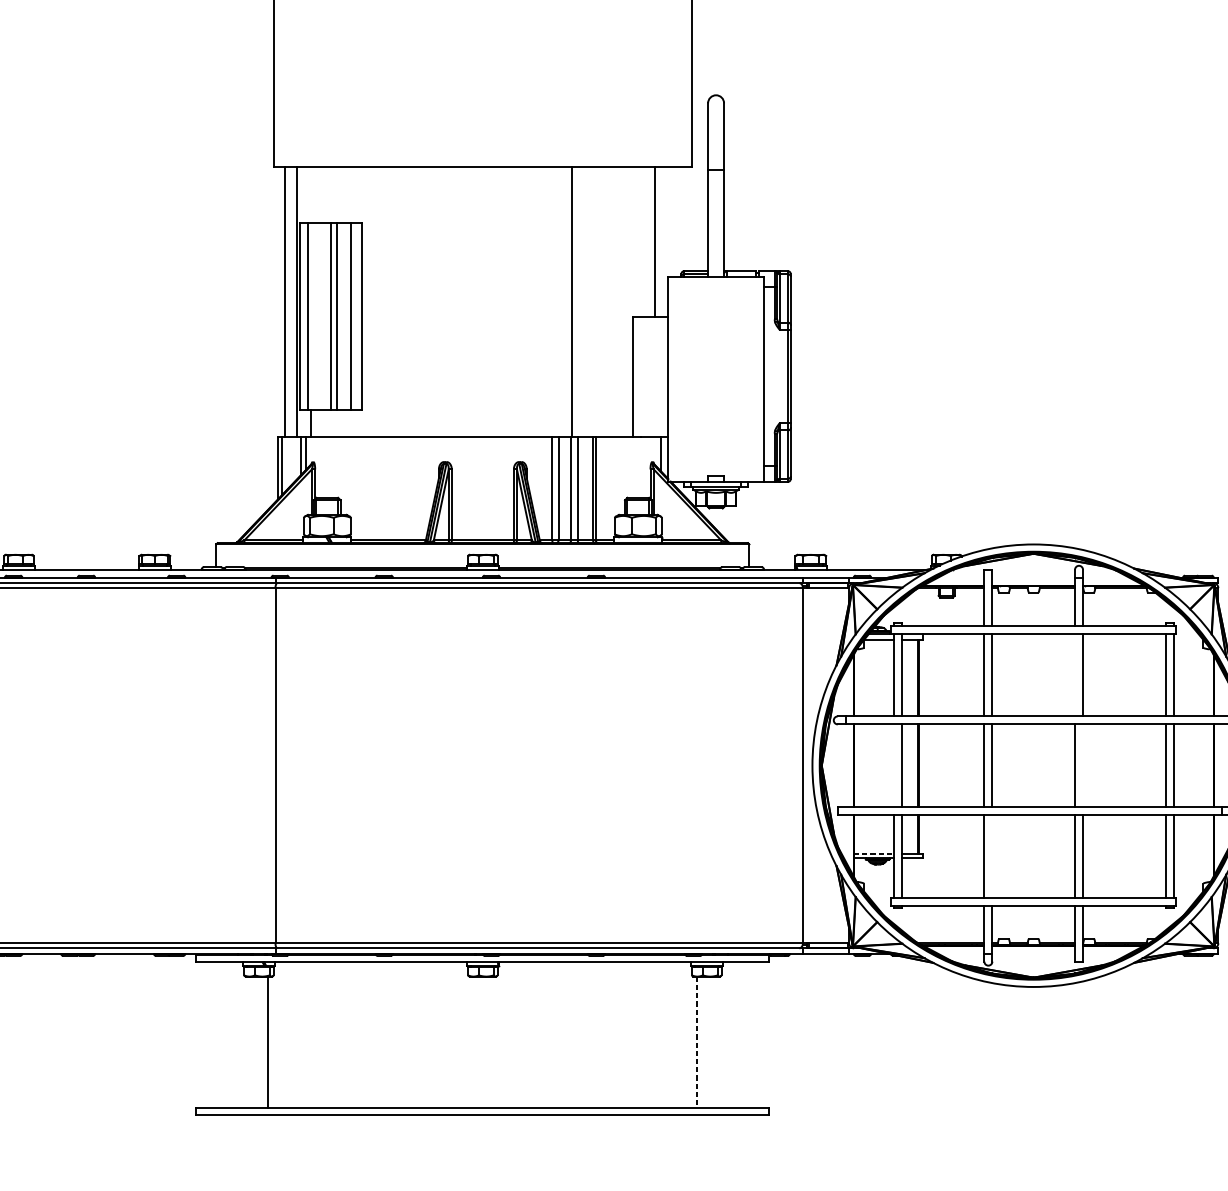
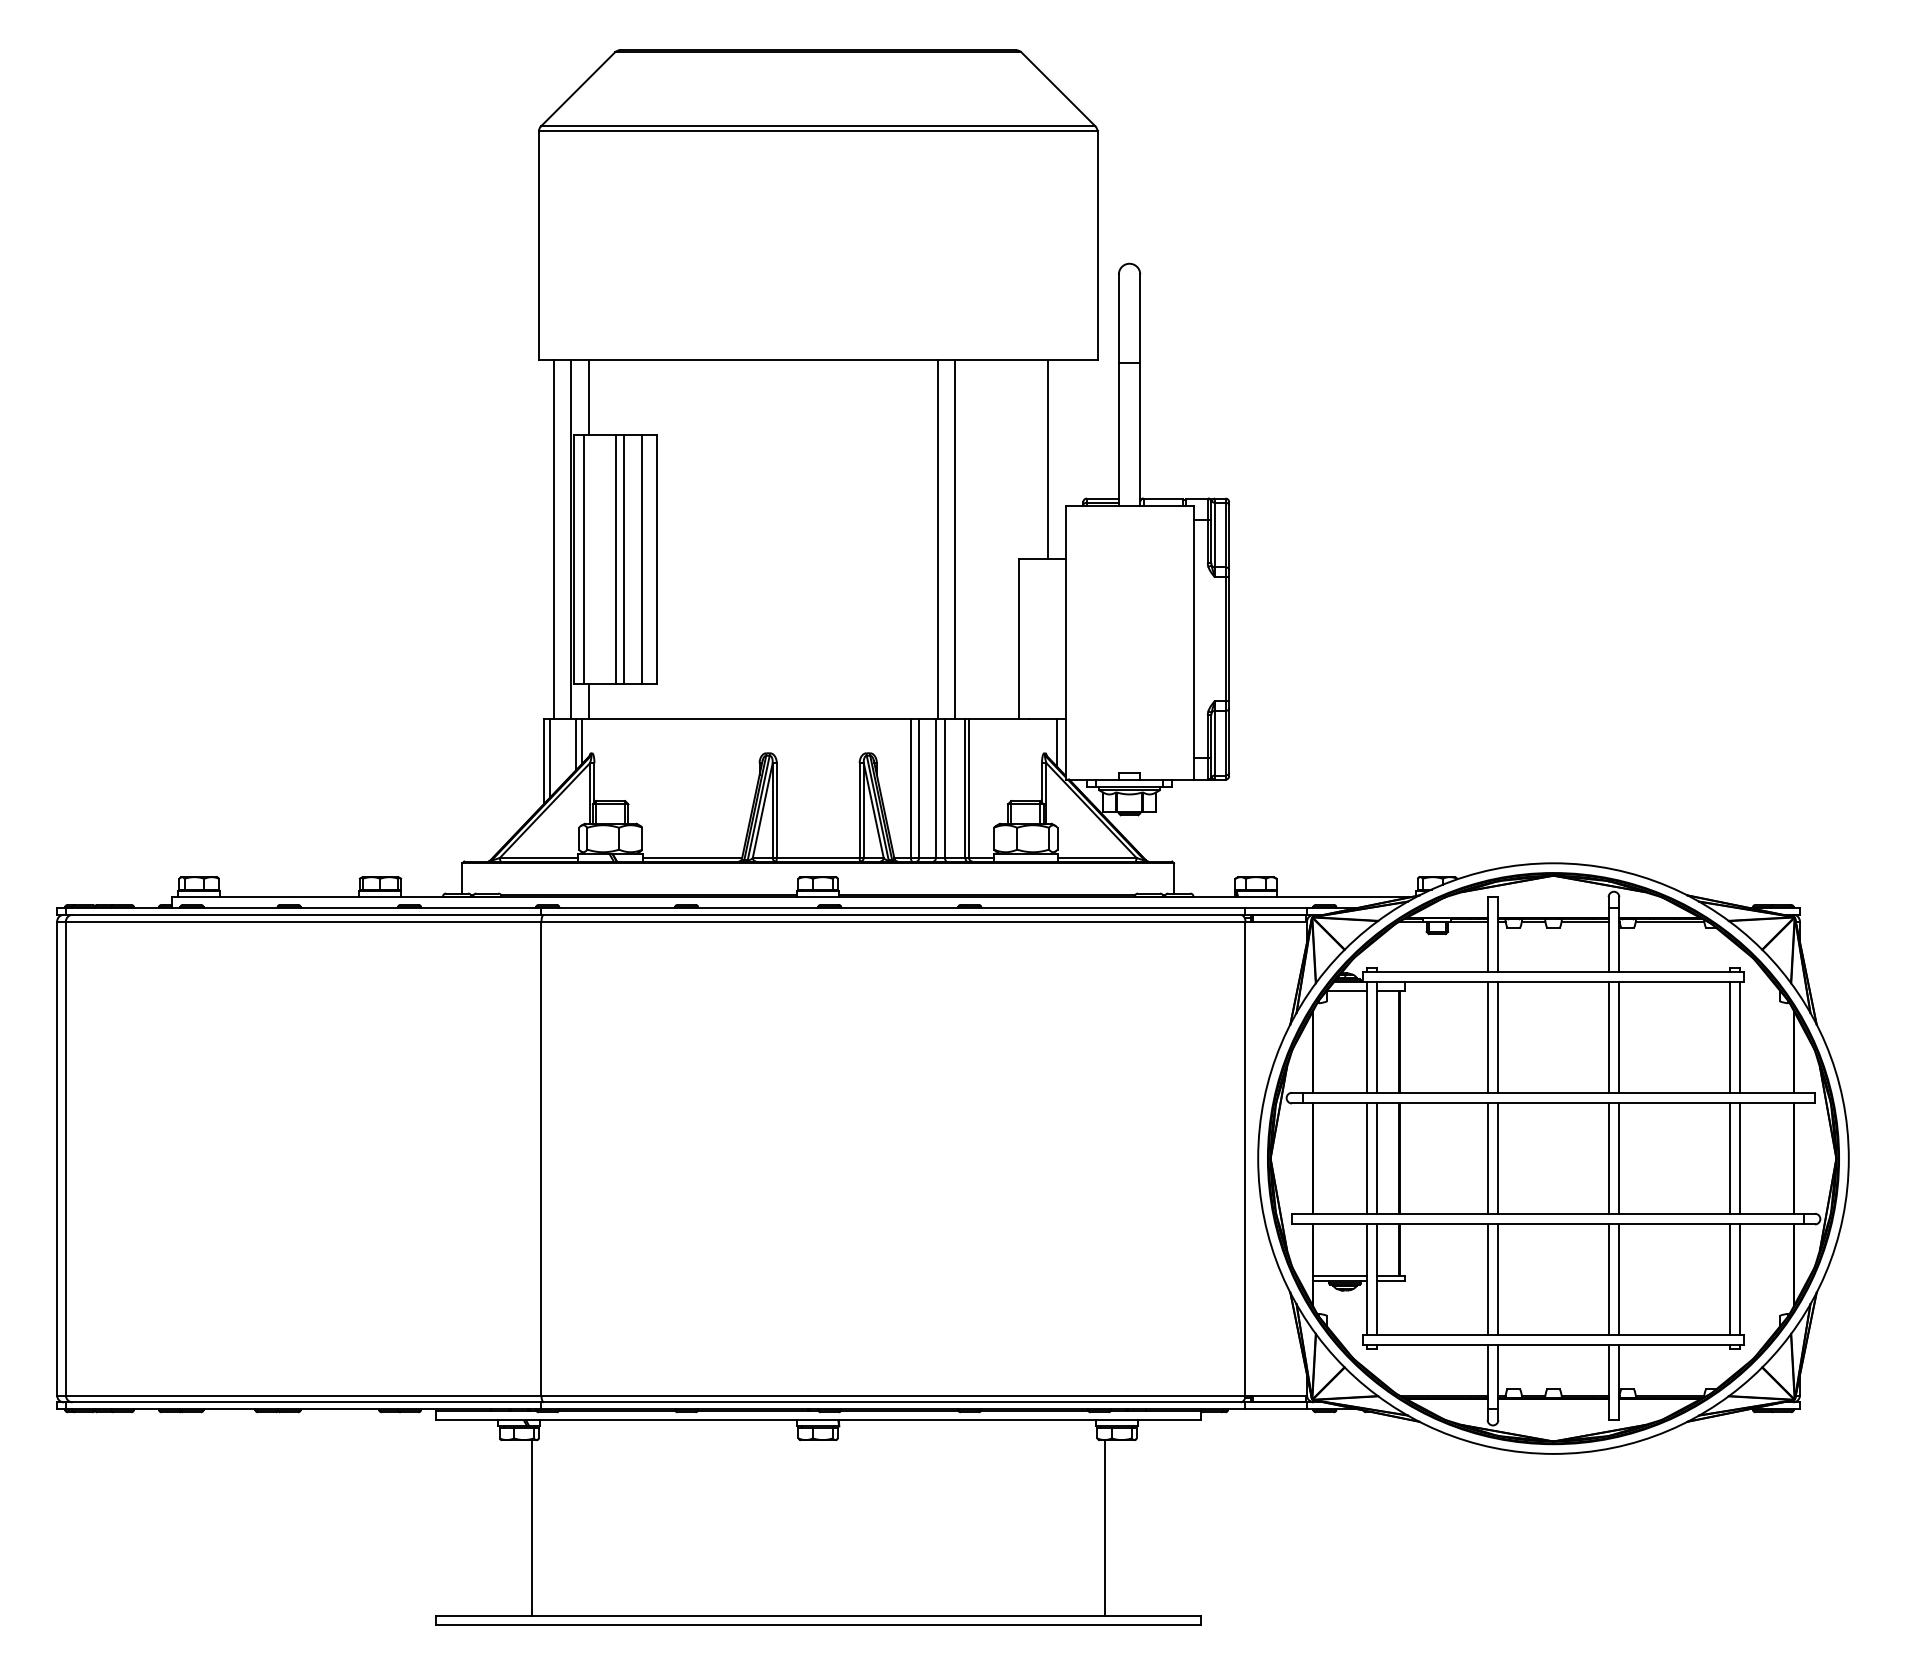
line: (310, 194) -> (588, 396), added
line: (584, 301) -> (954, 539), added
line: (1074, 674) -> (1608, 1037), added
line: (893, 765) -> (1366, 1158), added
line: (1083, 765) -> (1619, 1158), added
line: (874, 854) -> (1340, 1276), dashed -> solid
line: (992, 856) -> (1498, 1279), added
line: (697, 1042) -> (1104, 1527), dashed -> solid

